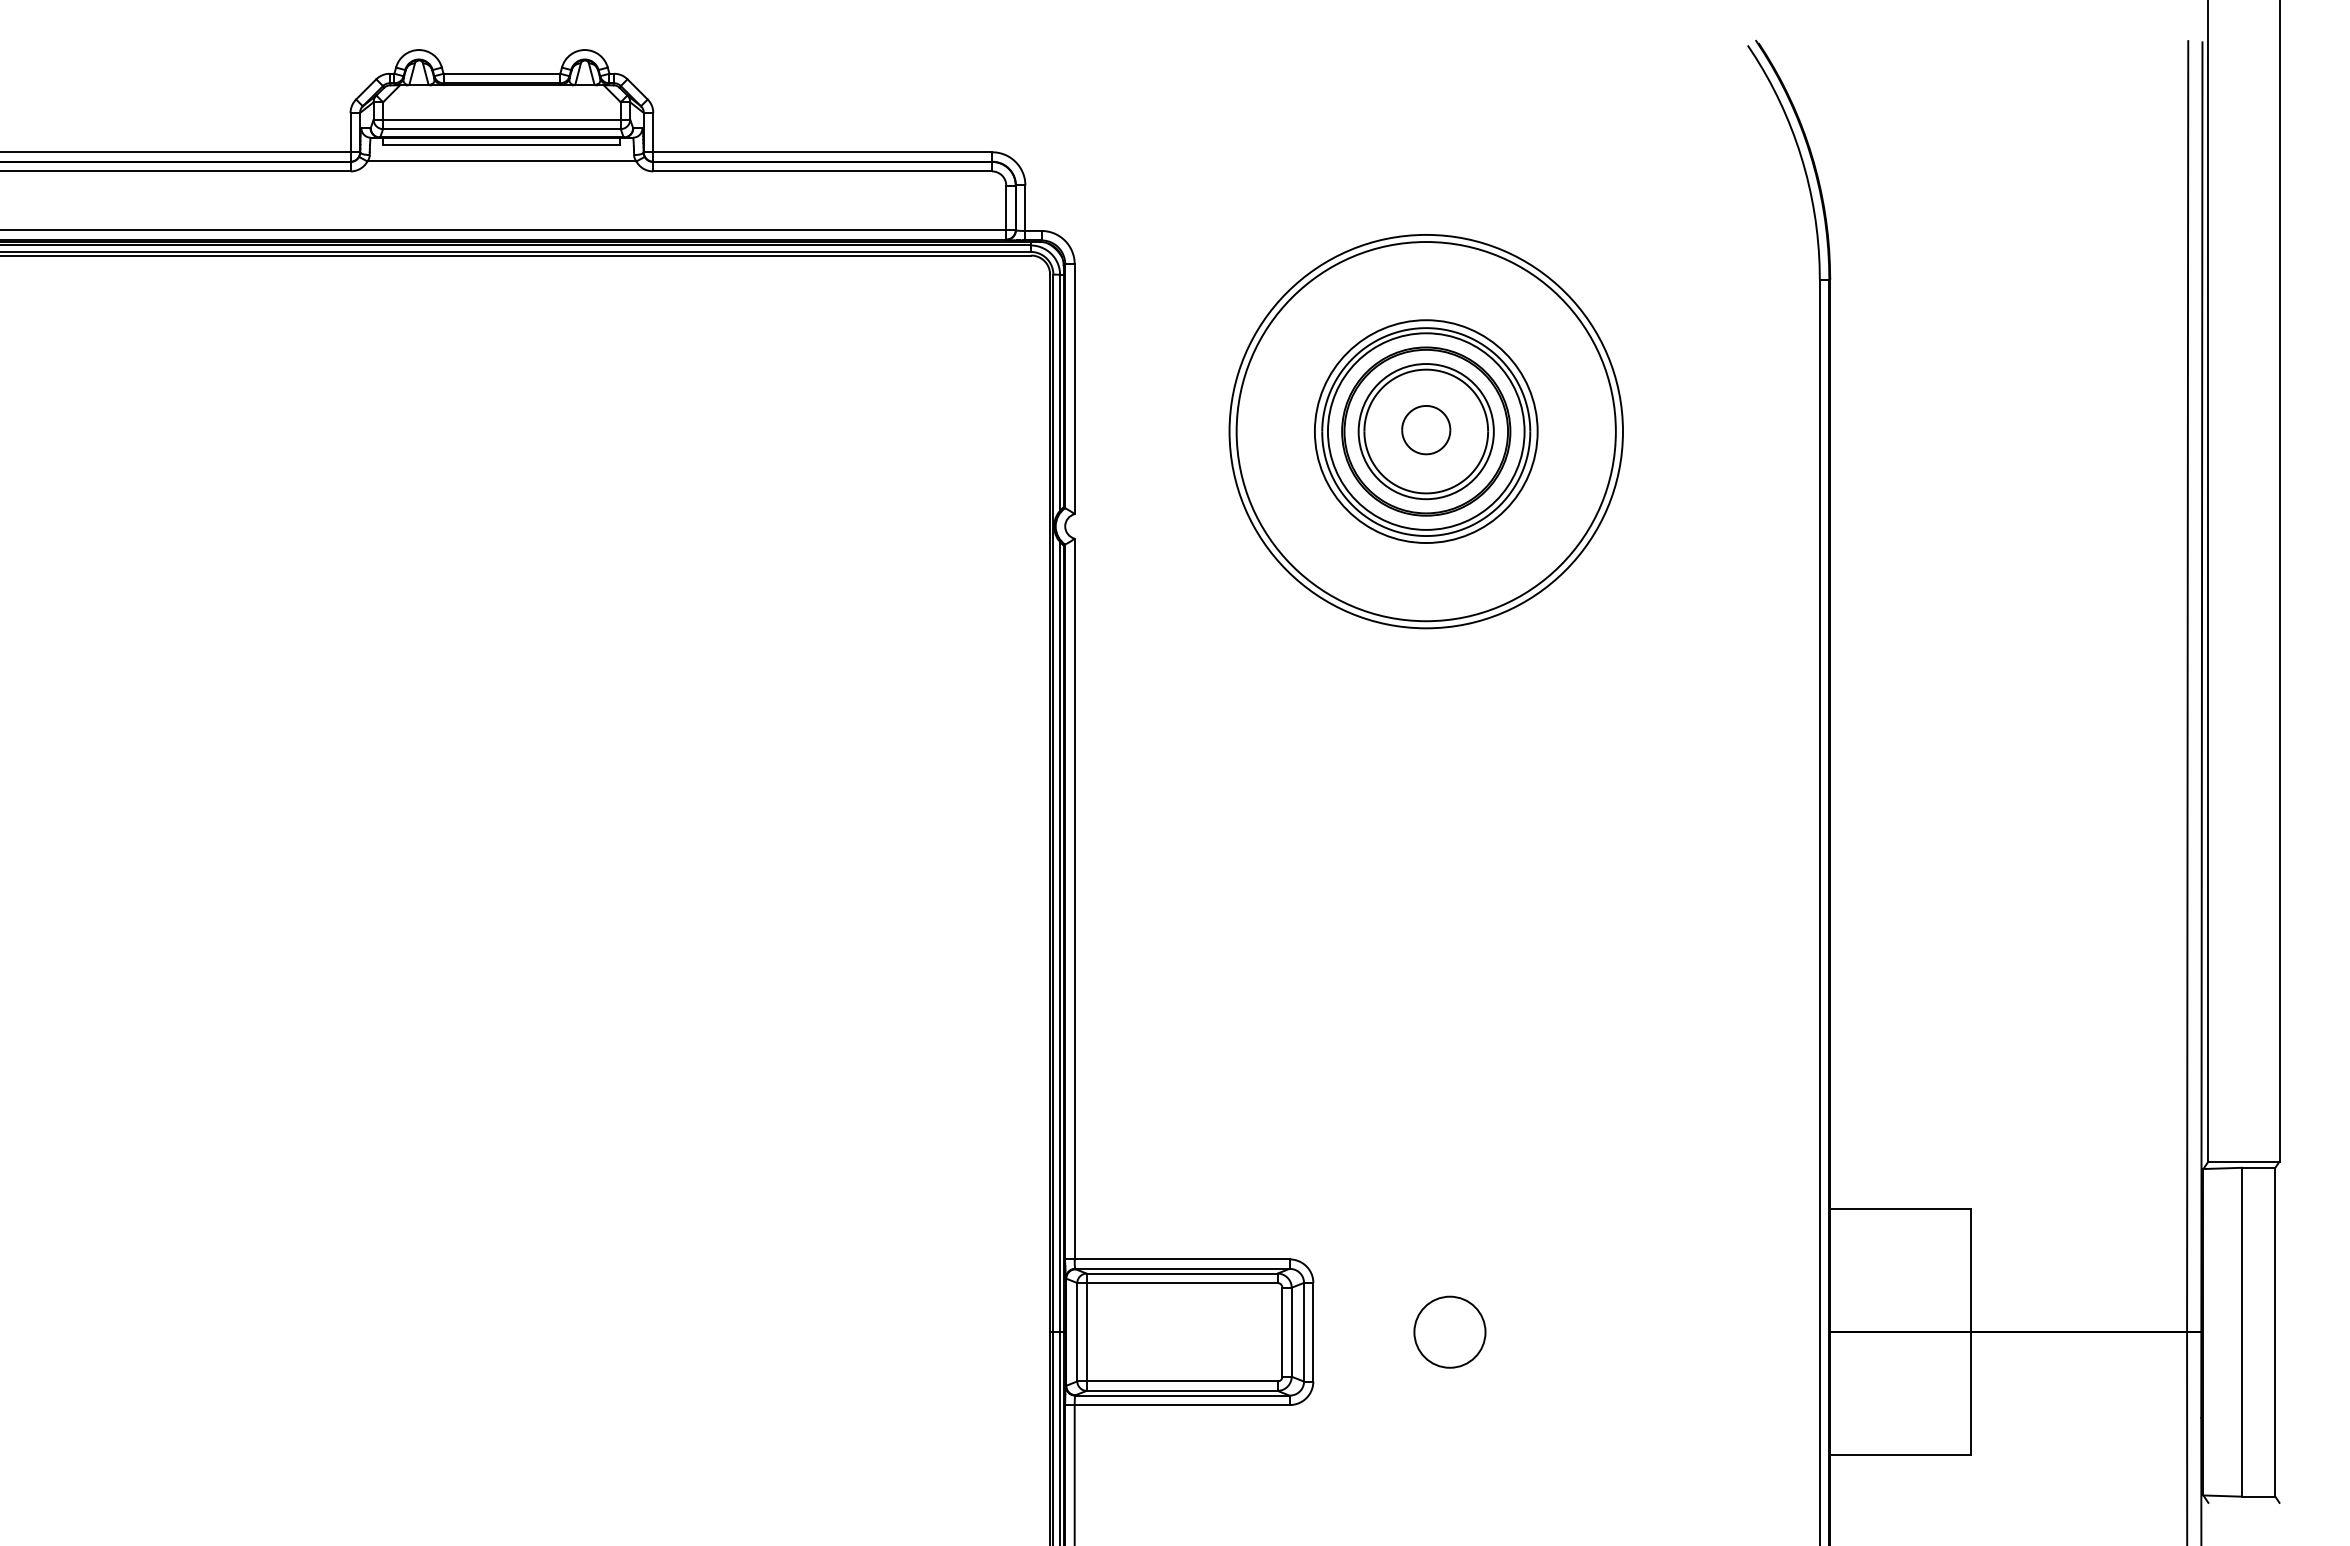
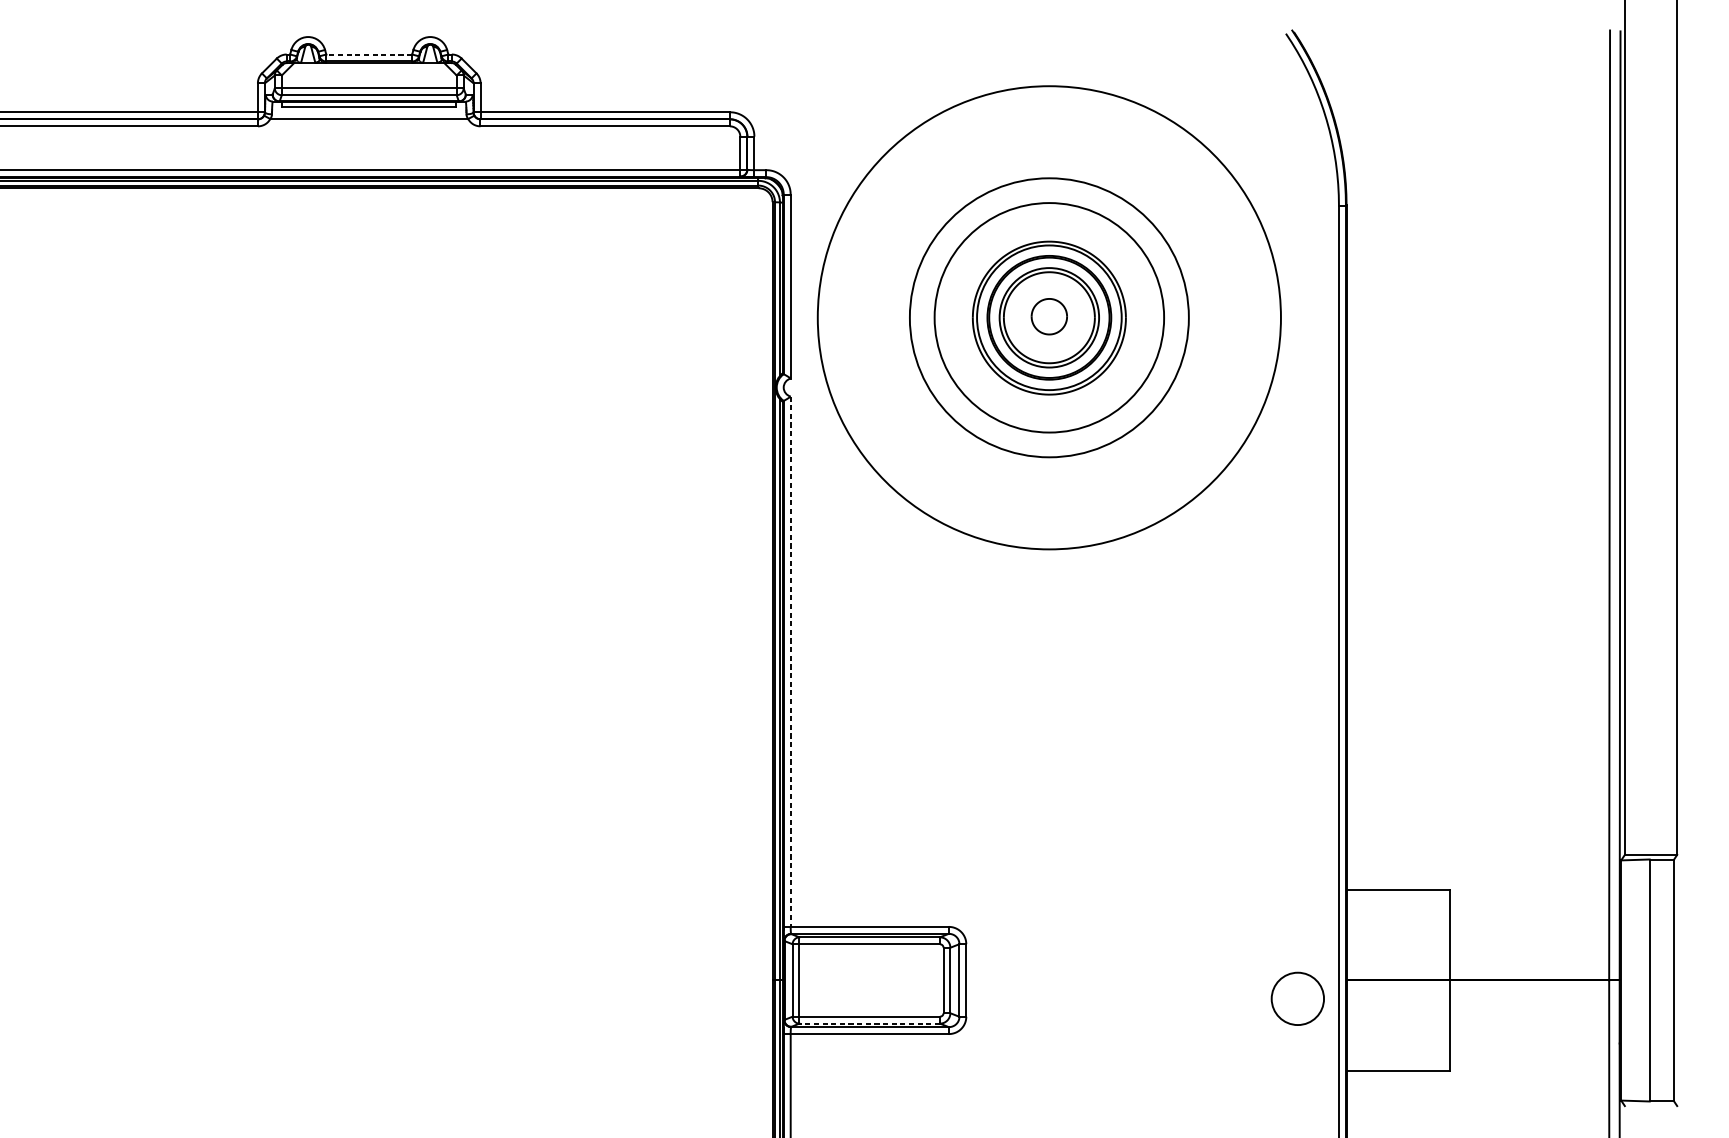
line: (501, 73) -> (368, 54), solid -> dashed
circle: (1425, 431) -> (1048, 317), size x1.4
circle: (1425, 431) -> (1048, 317), size x1.6
line: (1074, 899) -> (790, 662), solid -> dashed
circle: (1449, 1331) -> (1297, 998), moved
line: (1181, 1390) -> (869, 1023), solid -> dashed

